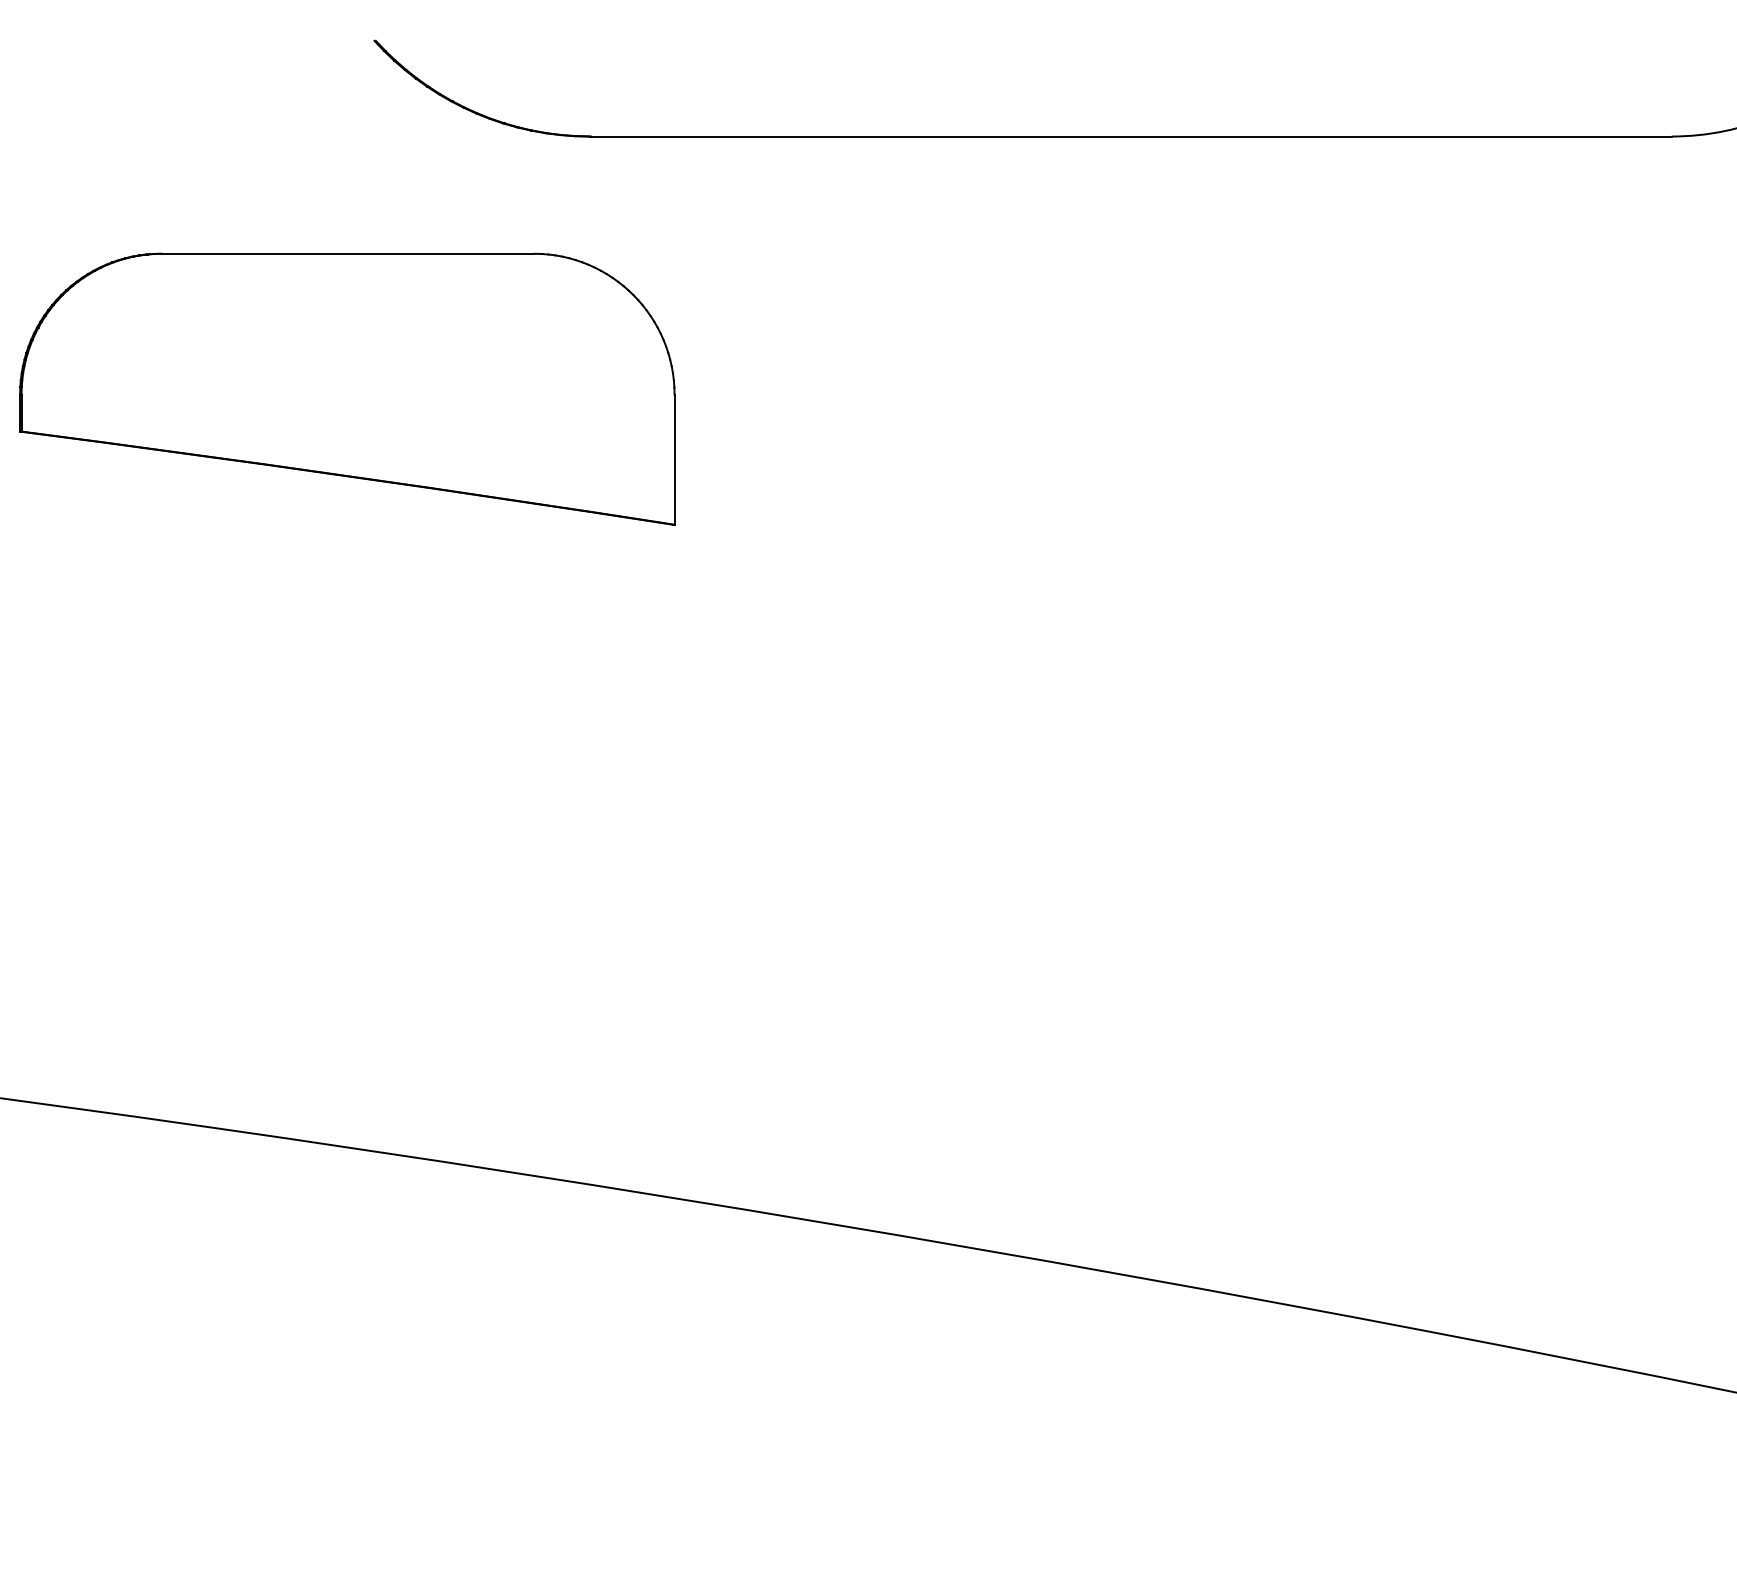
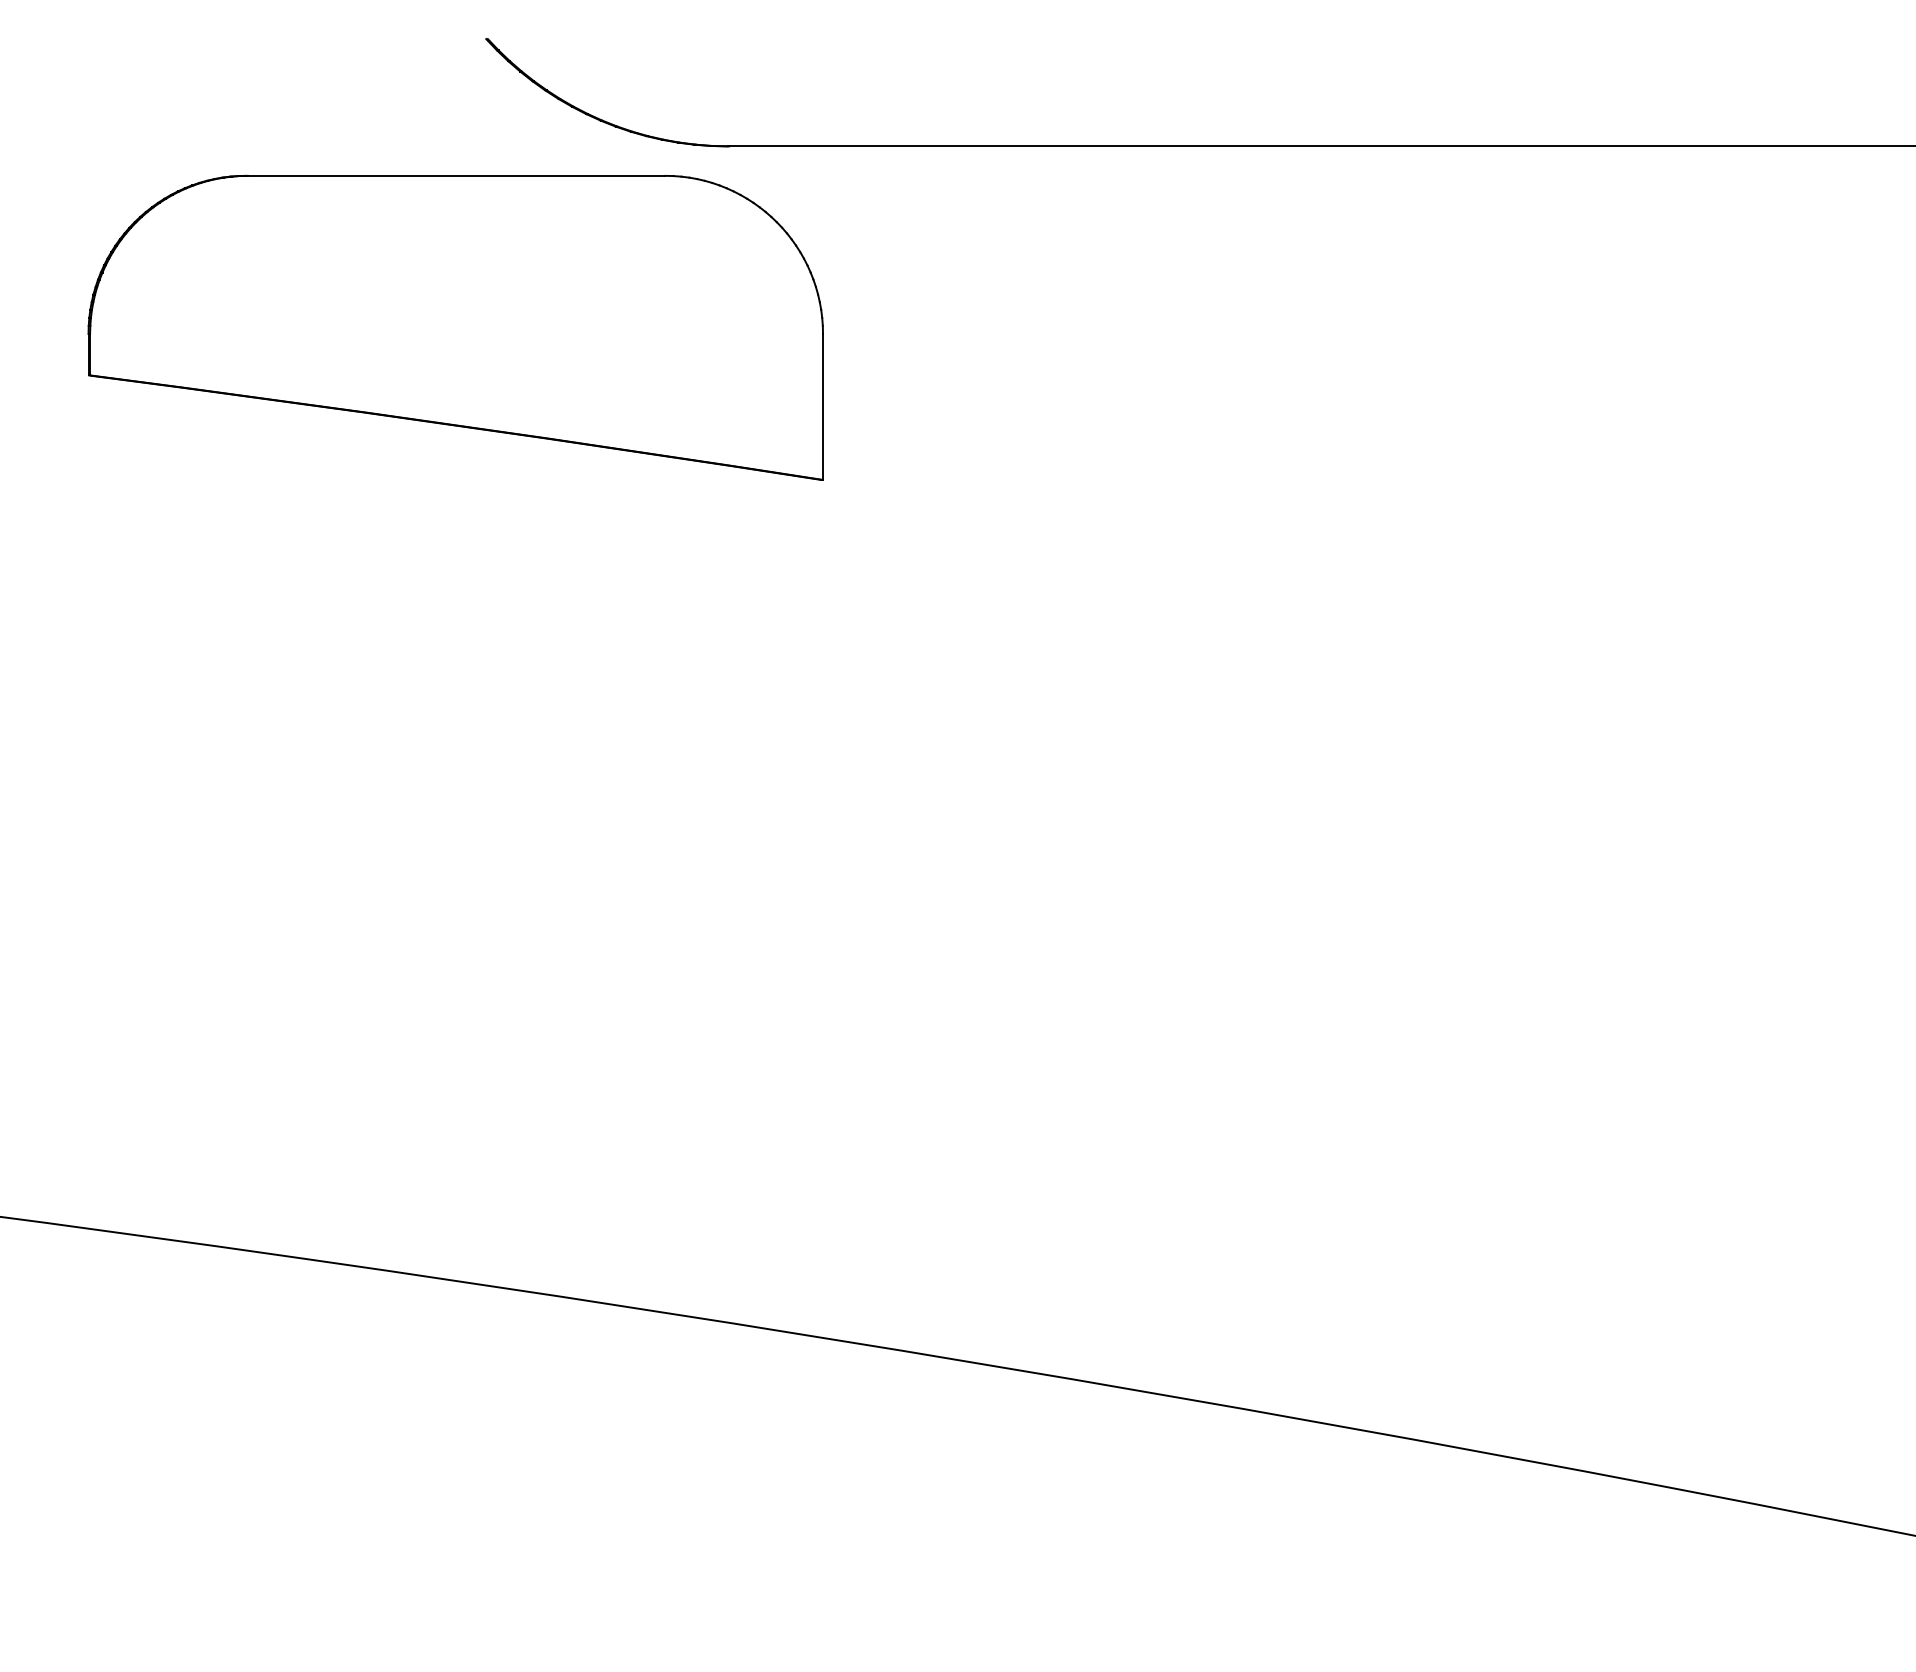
part: (347, 388) -> (455, 327), moved

